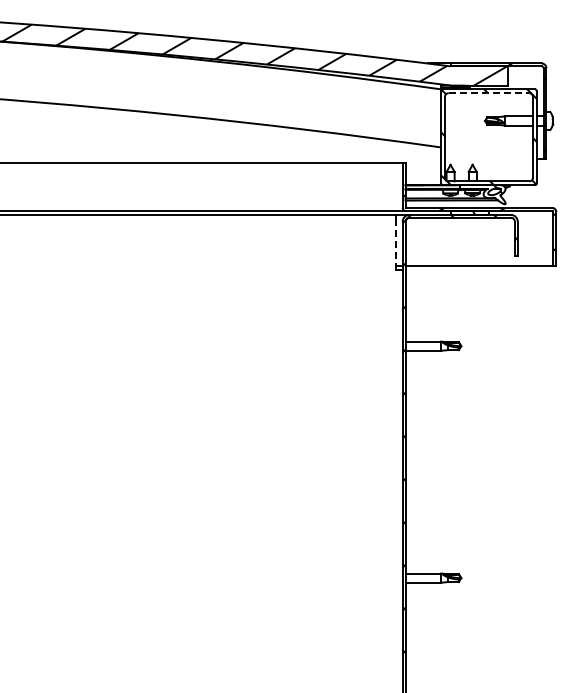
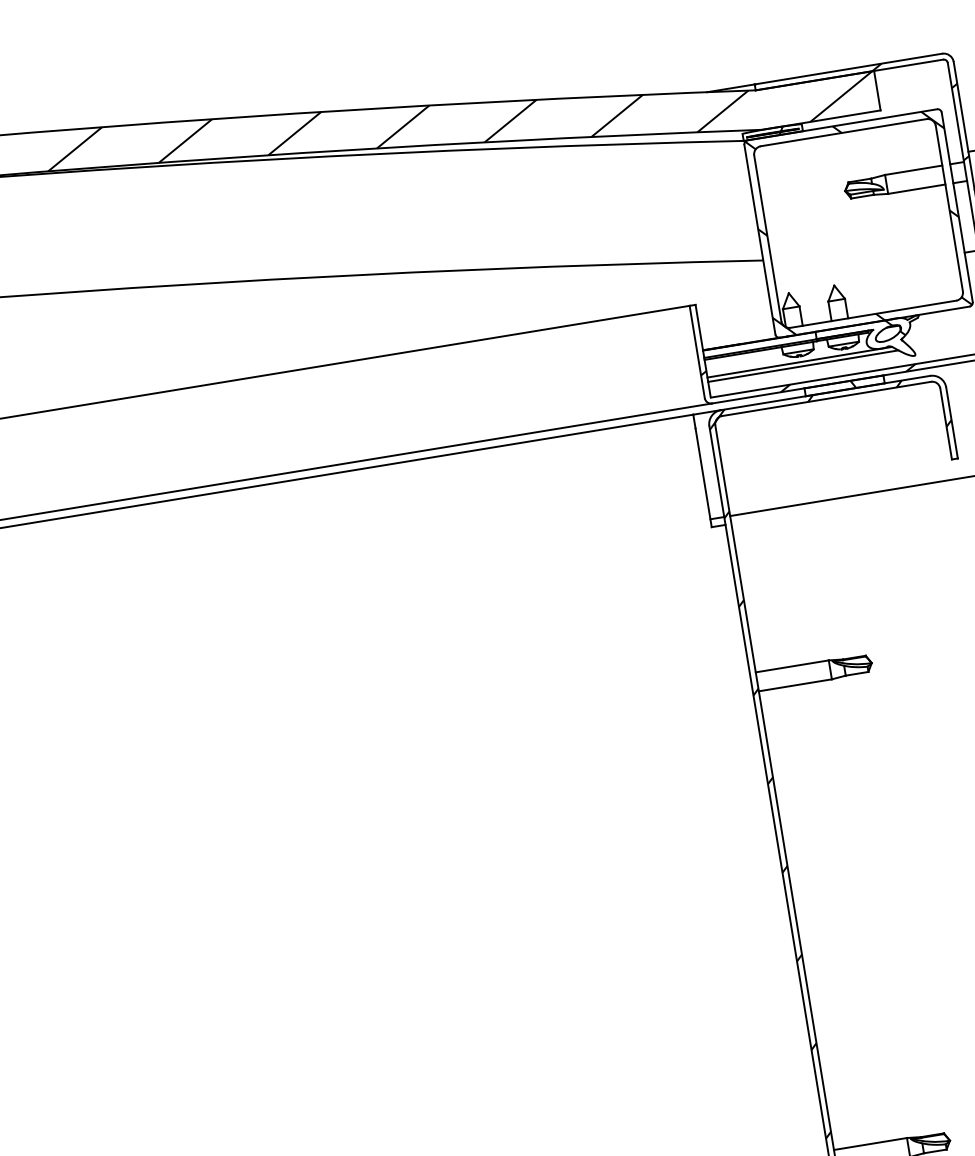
line: (489, 93) -> (844, 133), dashed -> solid
line: (396, 245) -> (704, 477), dashed -> solid

